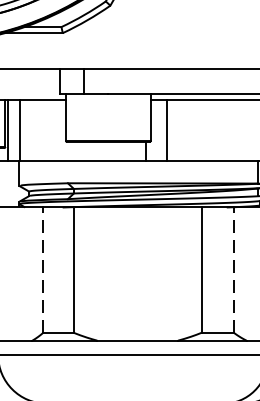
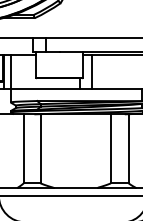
line: (42, 269) -> (23, 148), dashed -> solid
line: (233, 269) -> (128, 148), dashed -> solid

